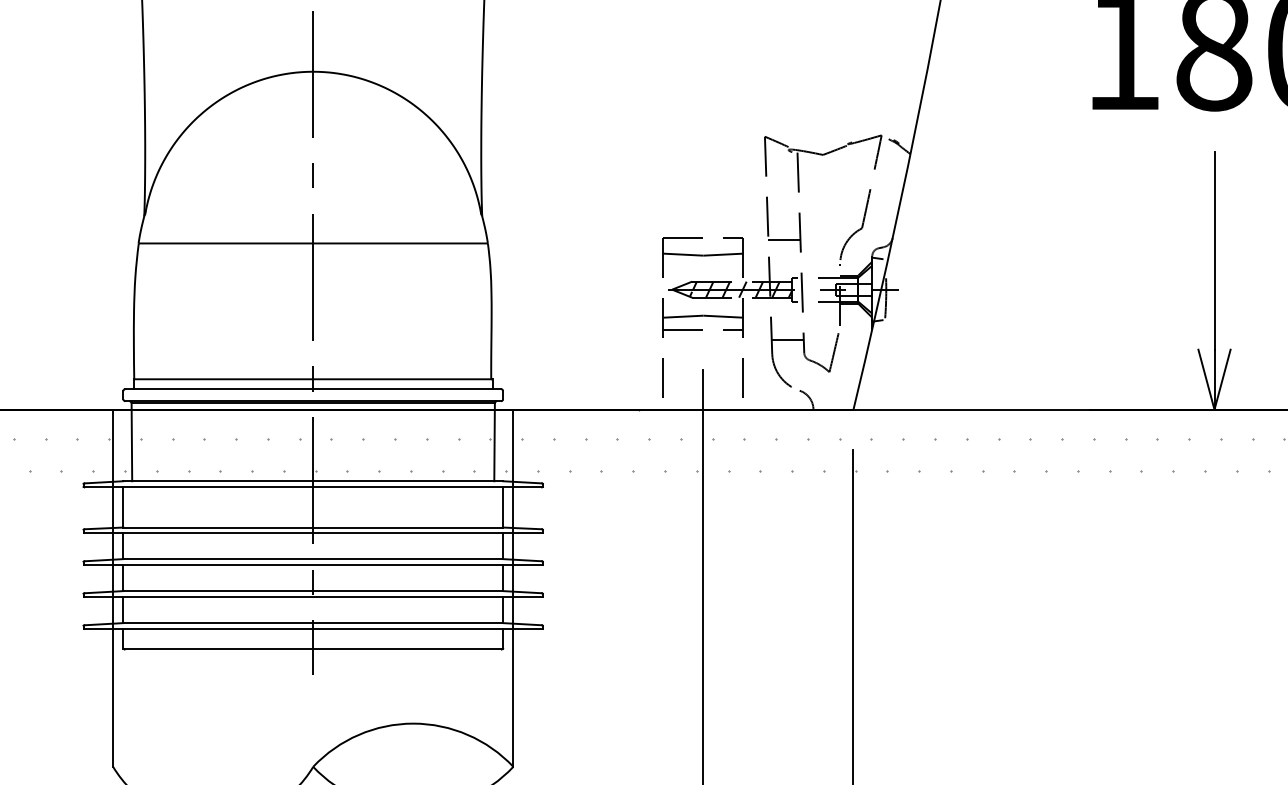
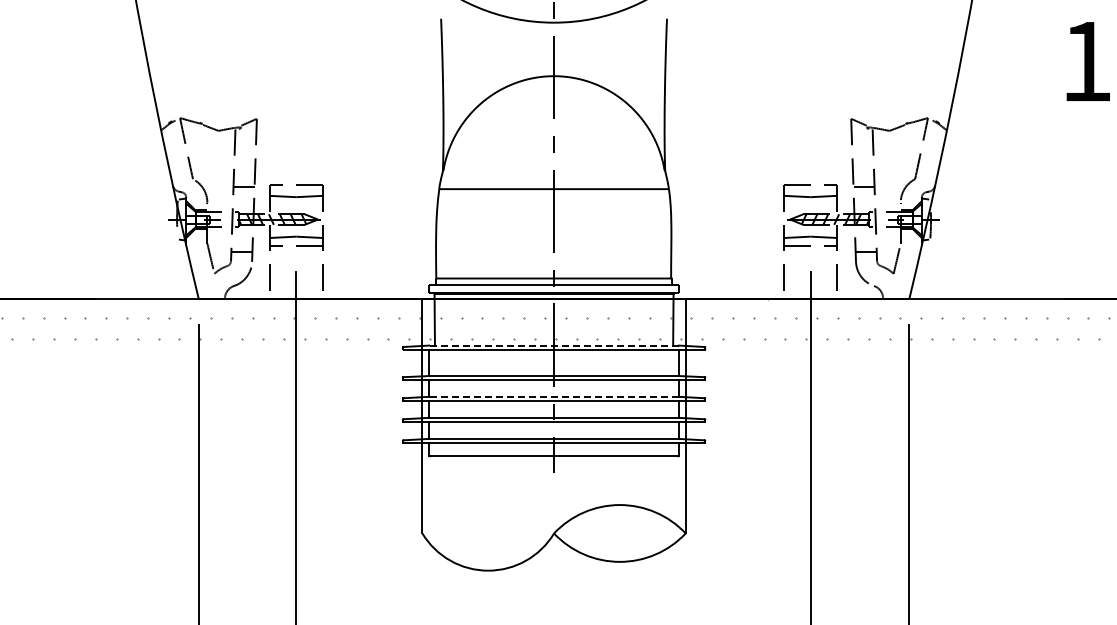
line: (313, 481) -> (554, 345), solid -> dashed
line: (313, 558) -> (554, 396), solid -> dashed

